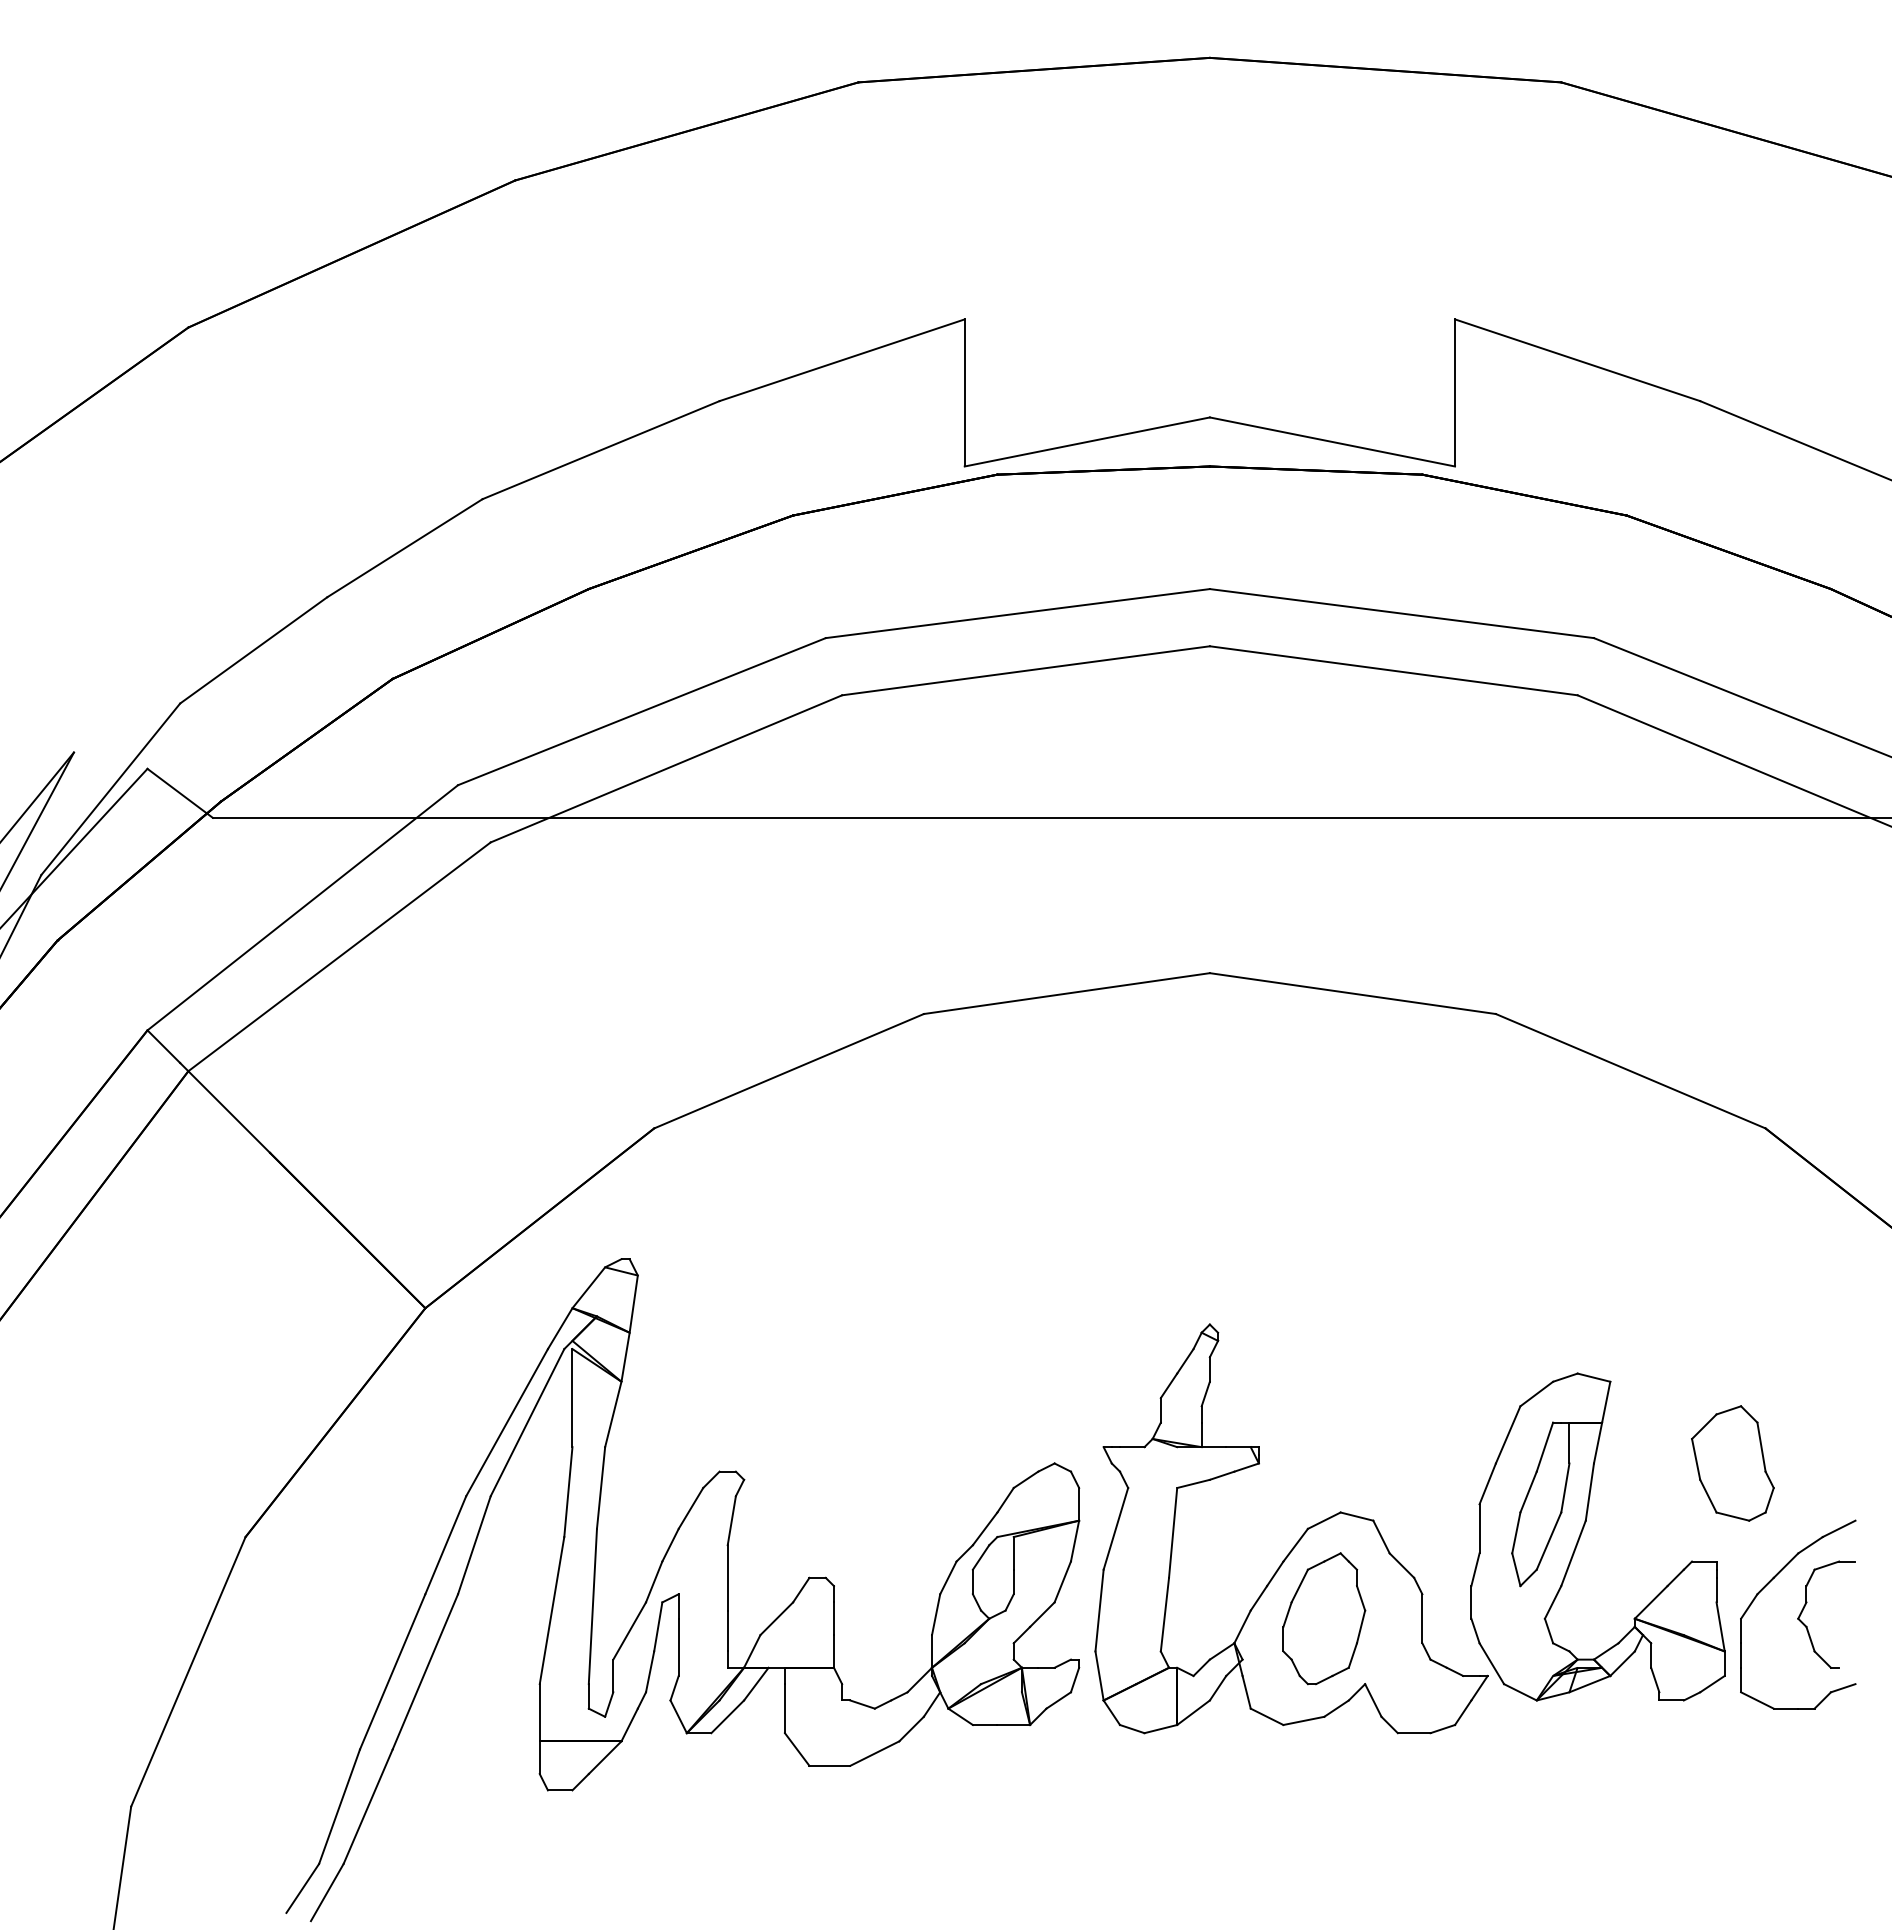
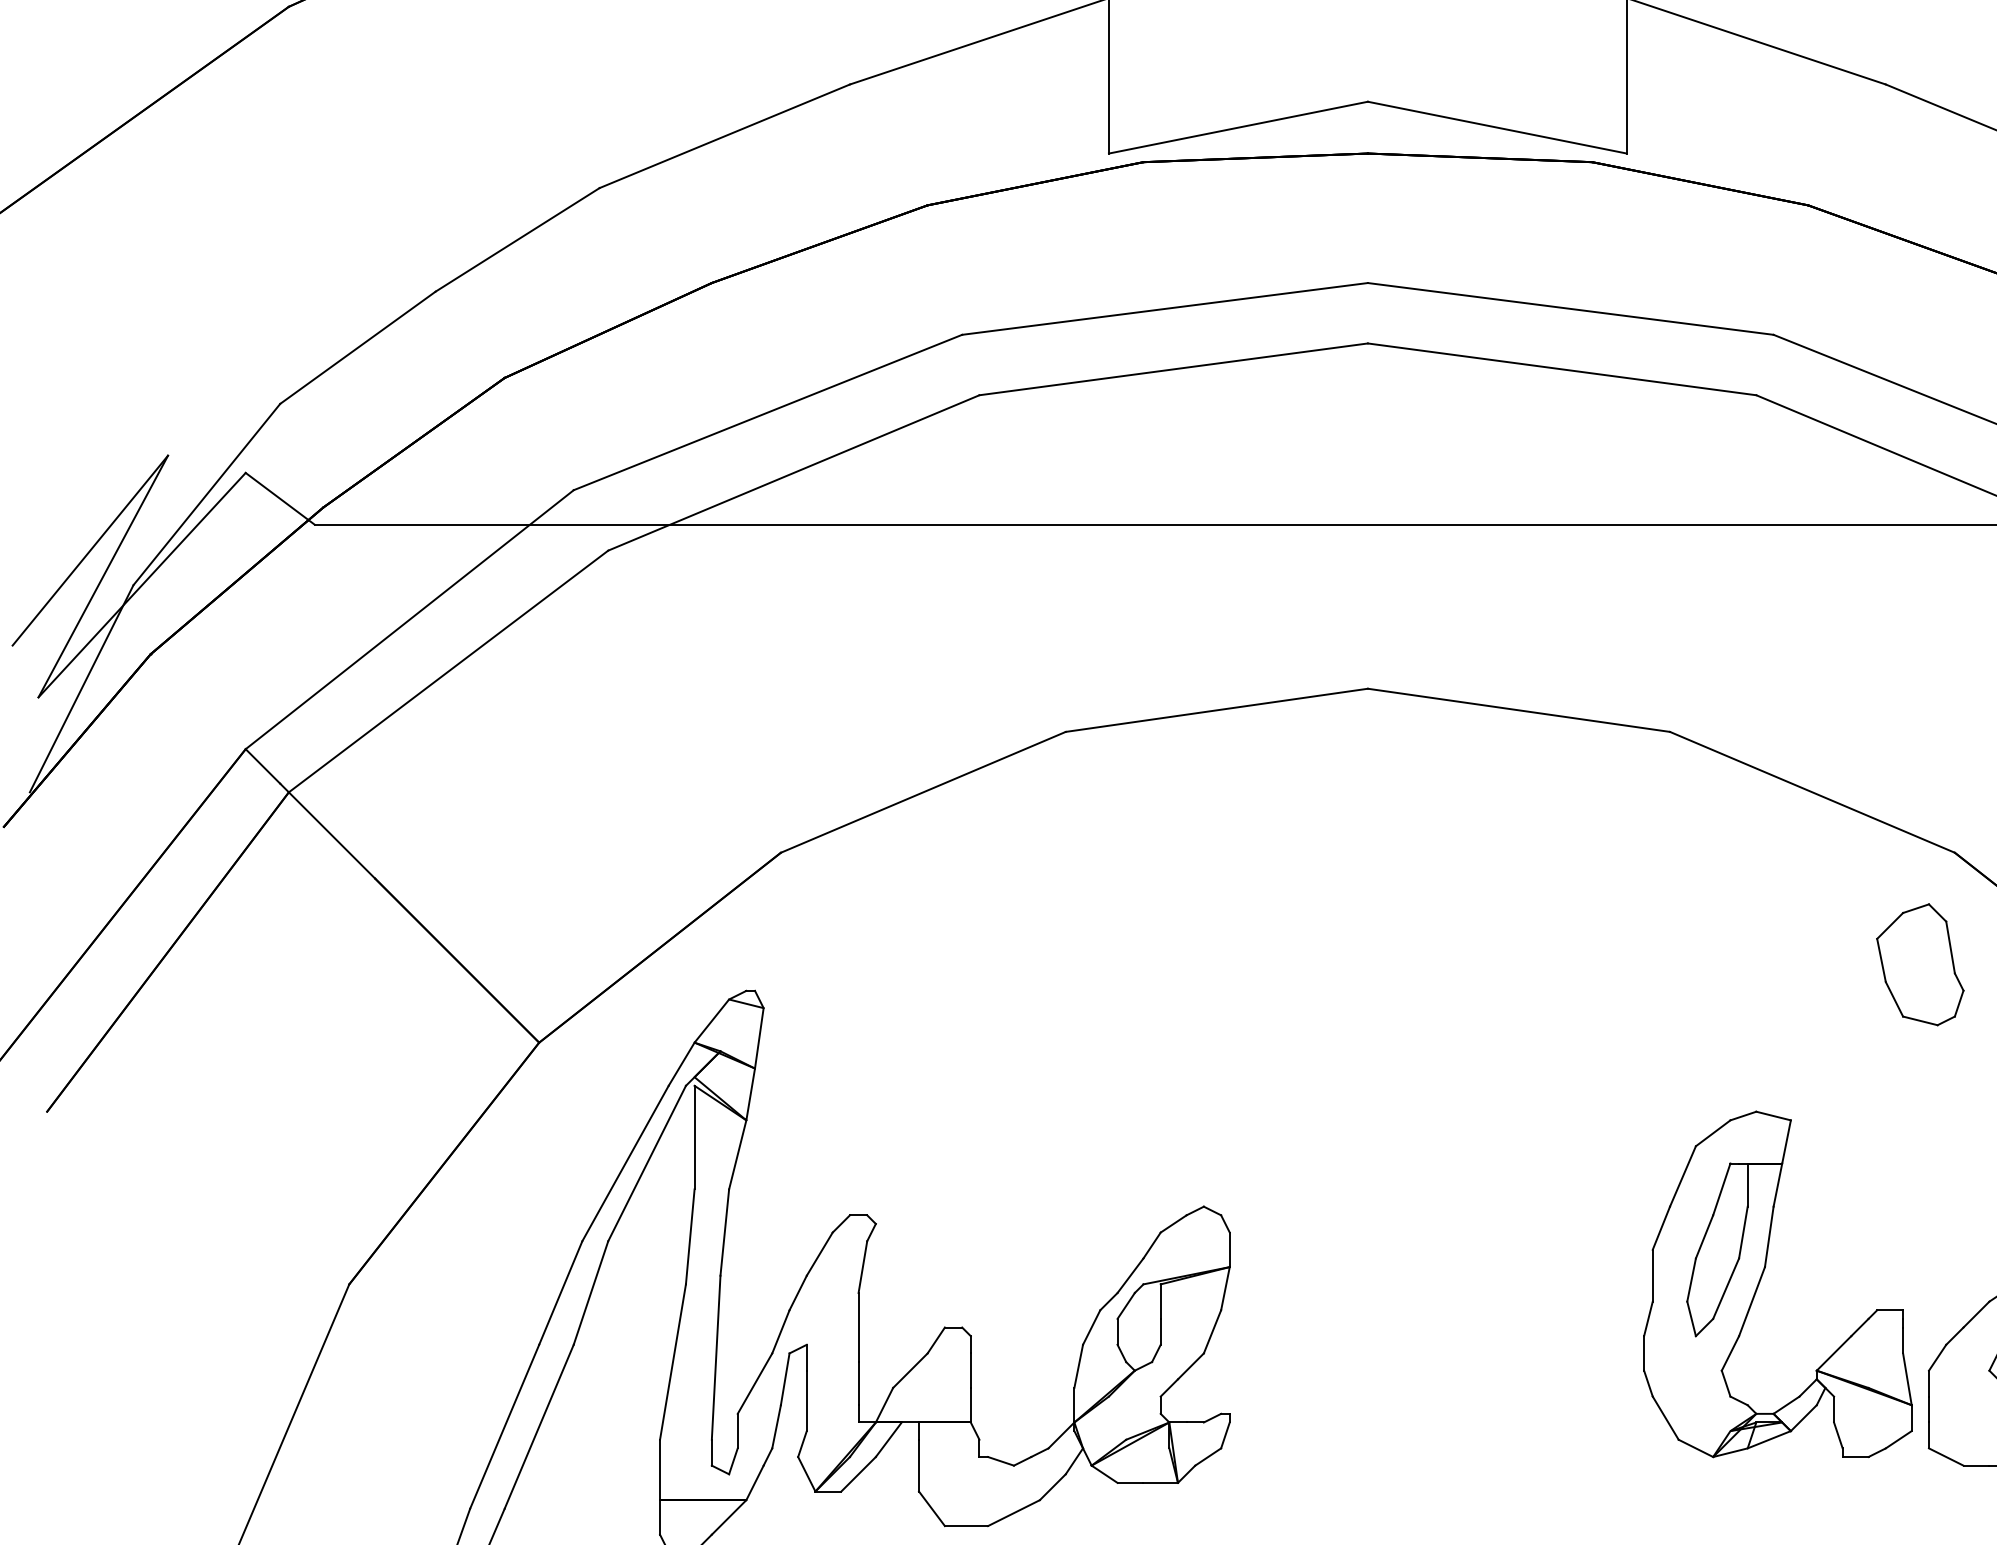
part: (1732, 1463) -> (1919, 964), moved
part: (1301, 1535) -> (1464, 1282), removed

